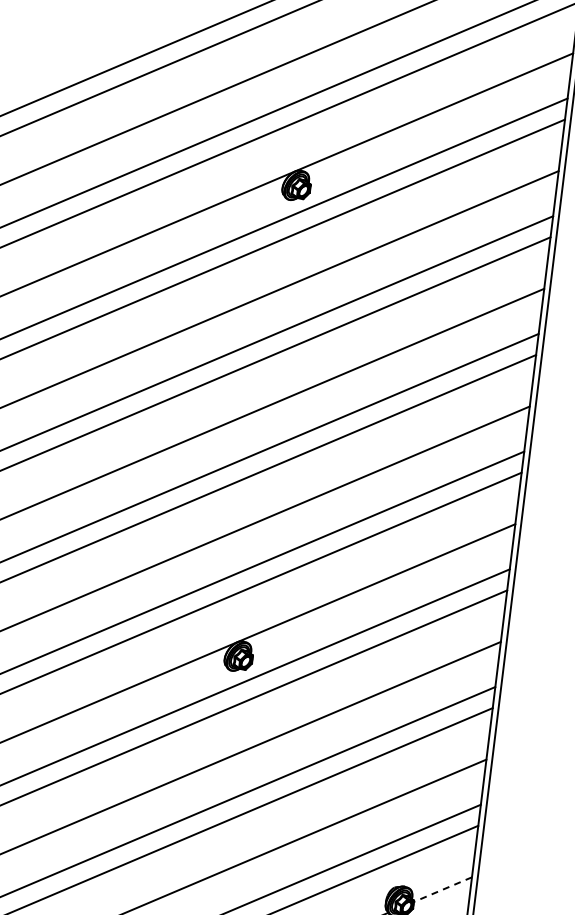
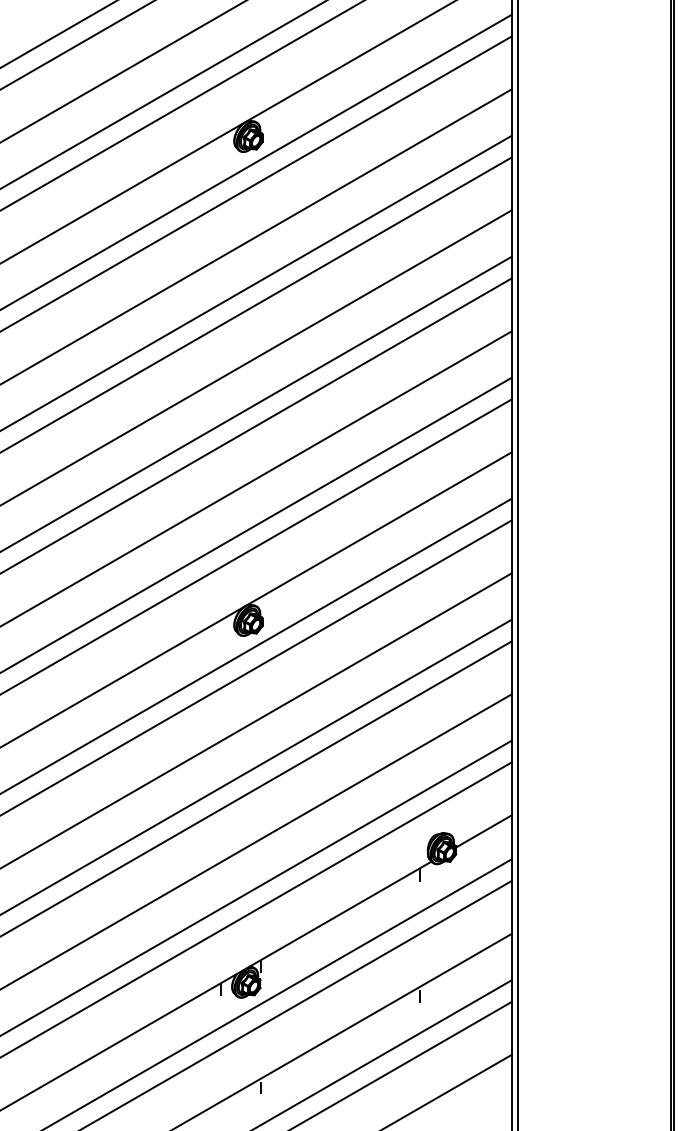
line: (442, 889) -> (483, 831), dashed -> solid

